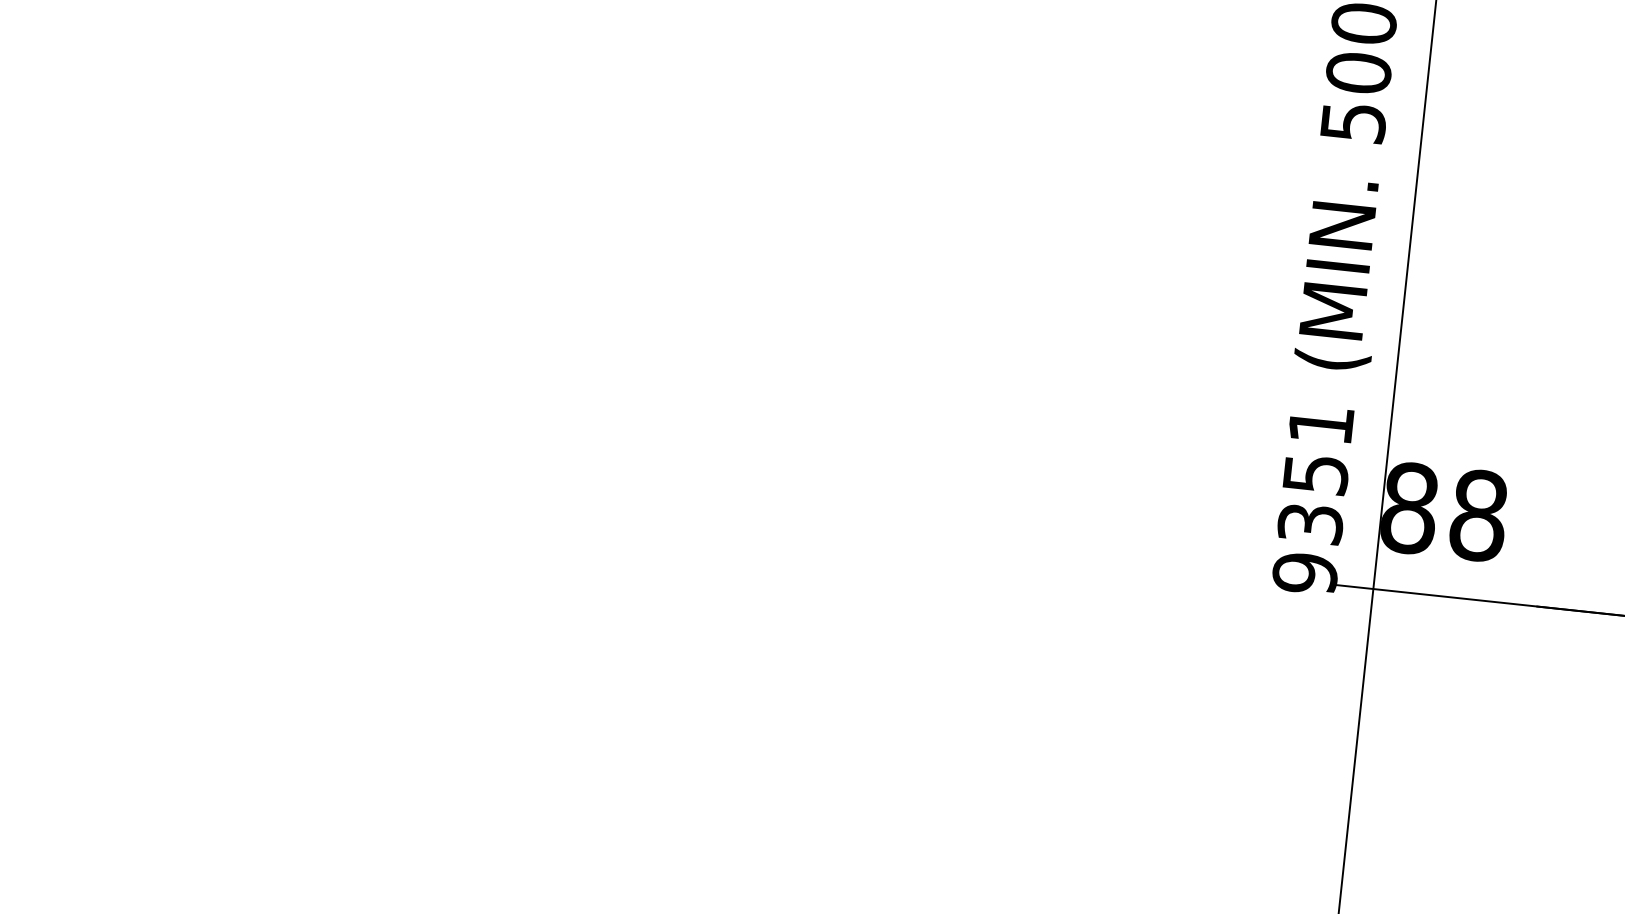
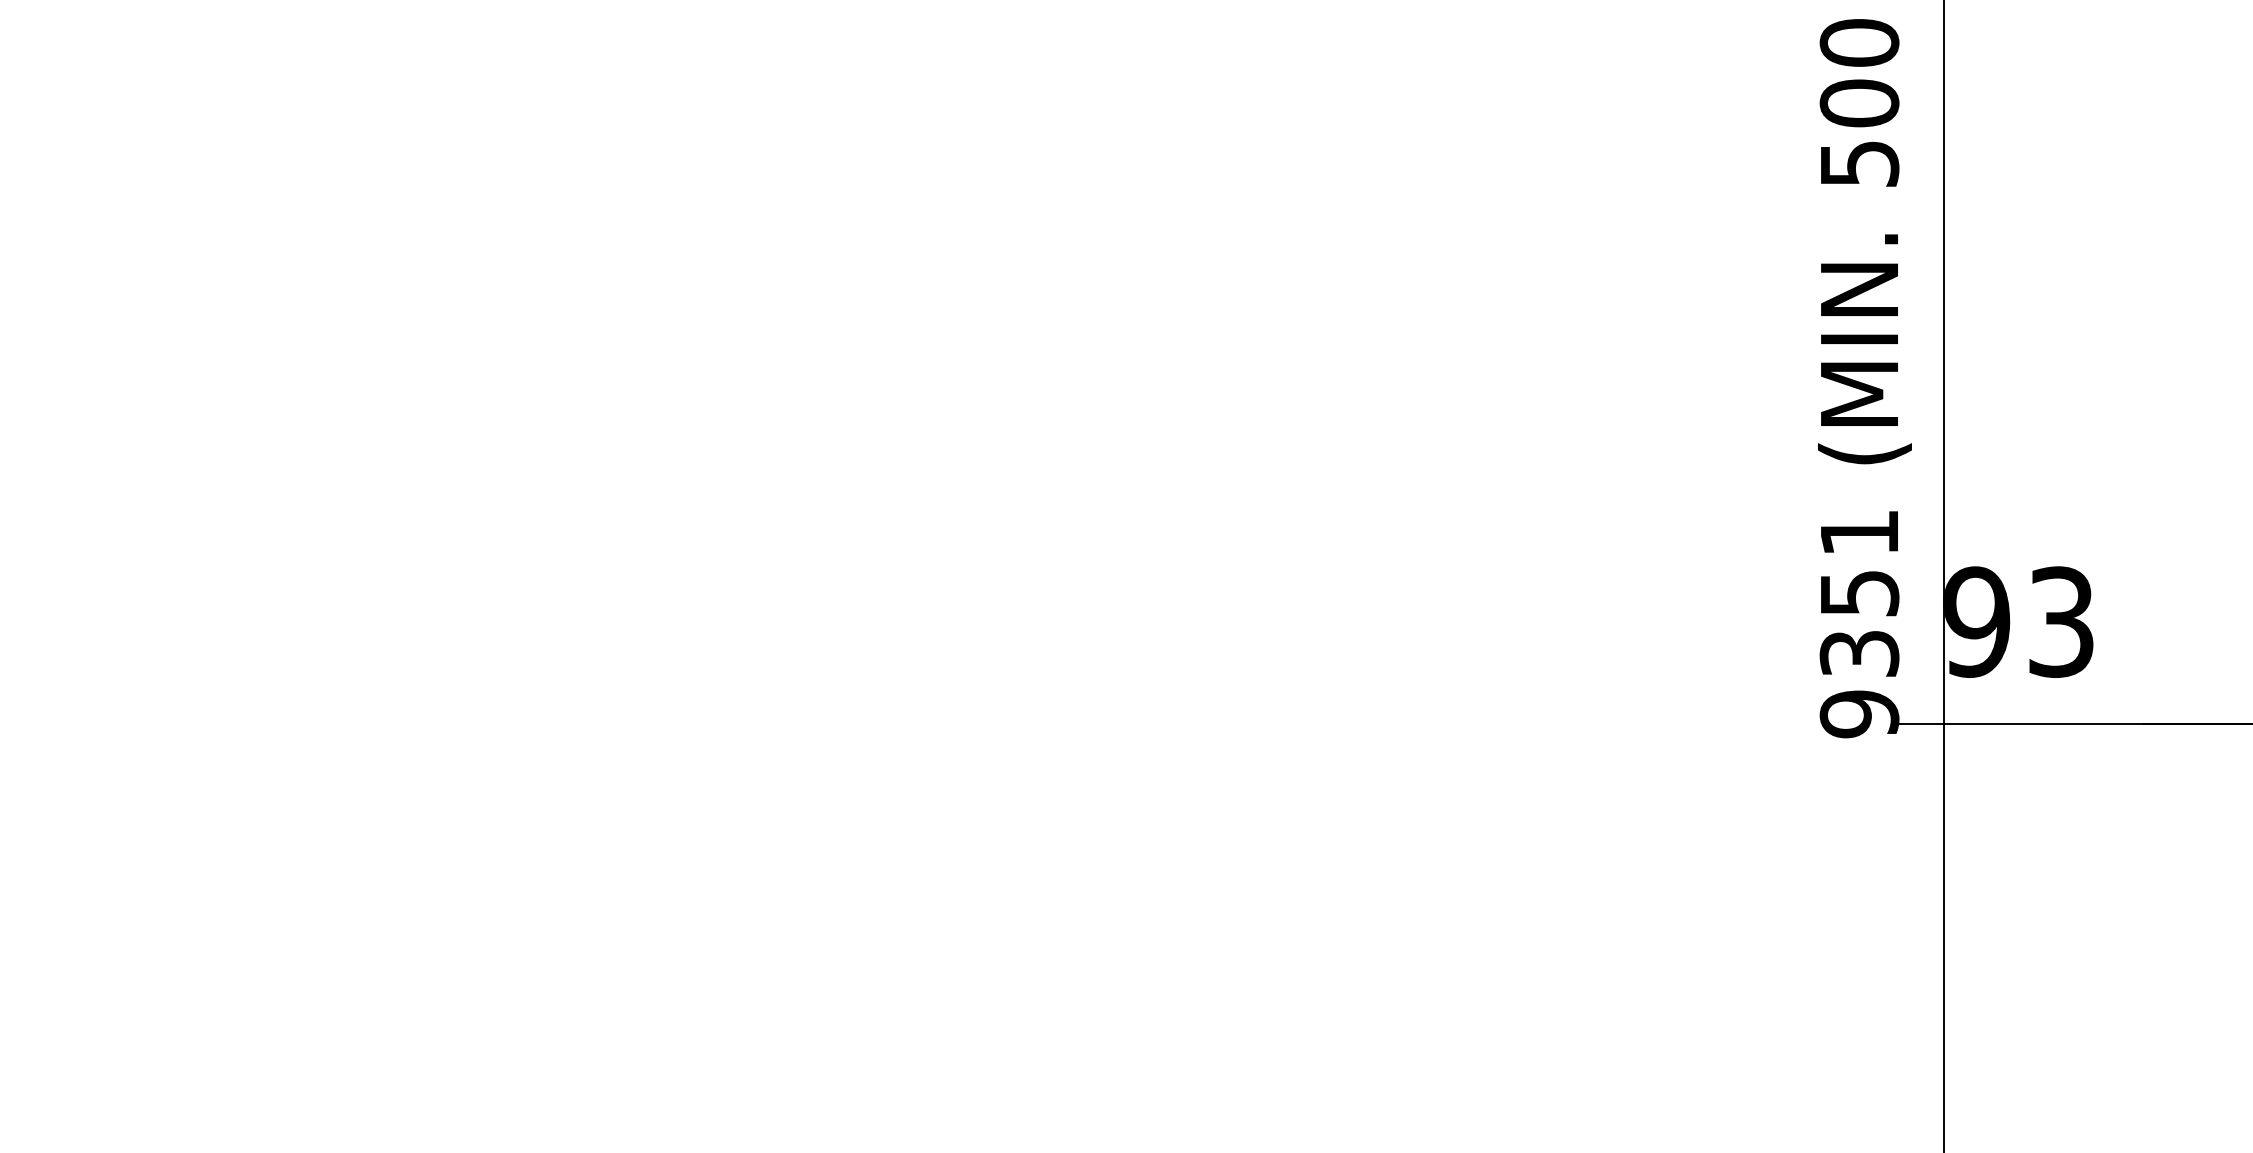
text: (1444, 511) -> (2019, 621), 88 -> 93

